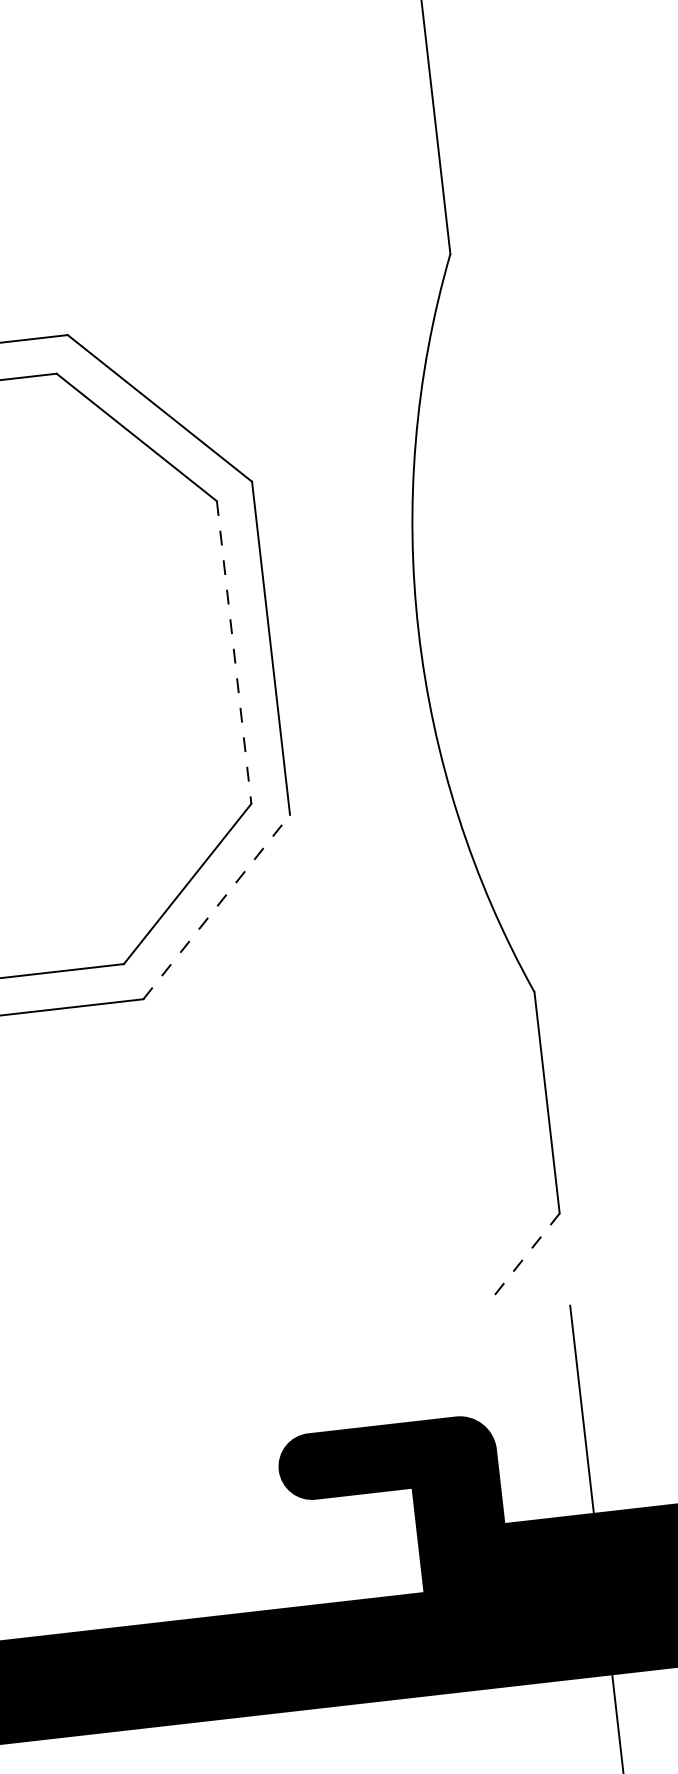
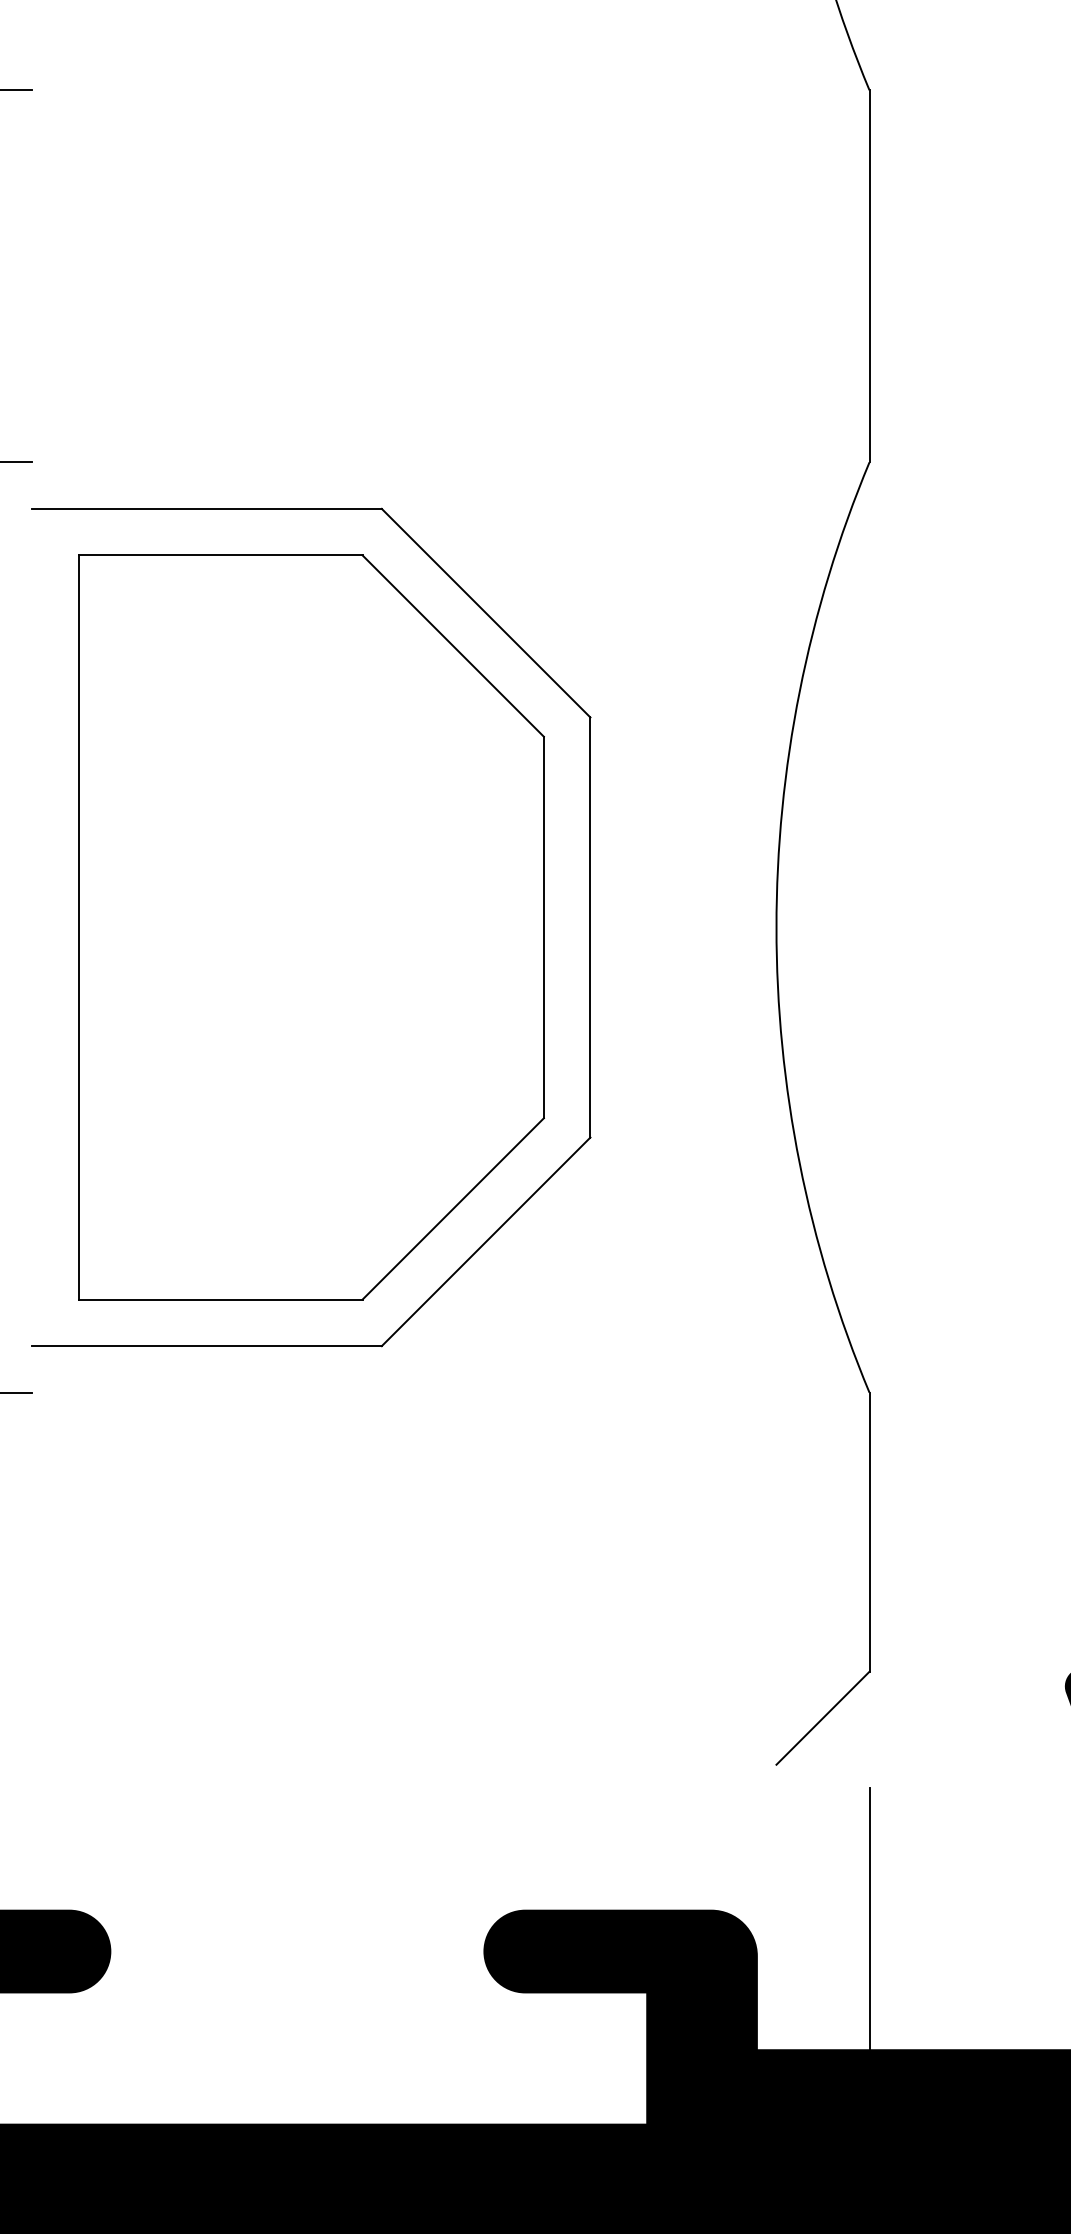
line: (233, 652) -> (543, 927), dashed -> solid
line: (216, 906) -> (486, 1241), dashed -> solid
line: (526, 1254) -> (822, 1718), dashed -> solid

